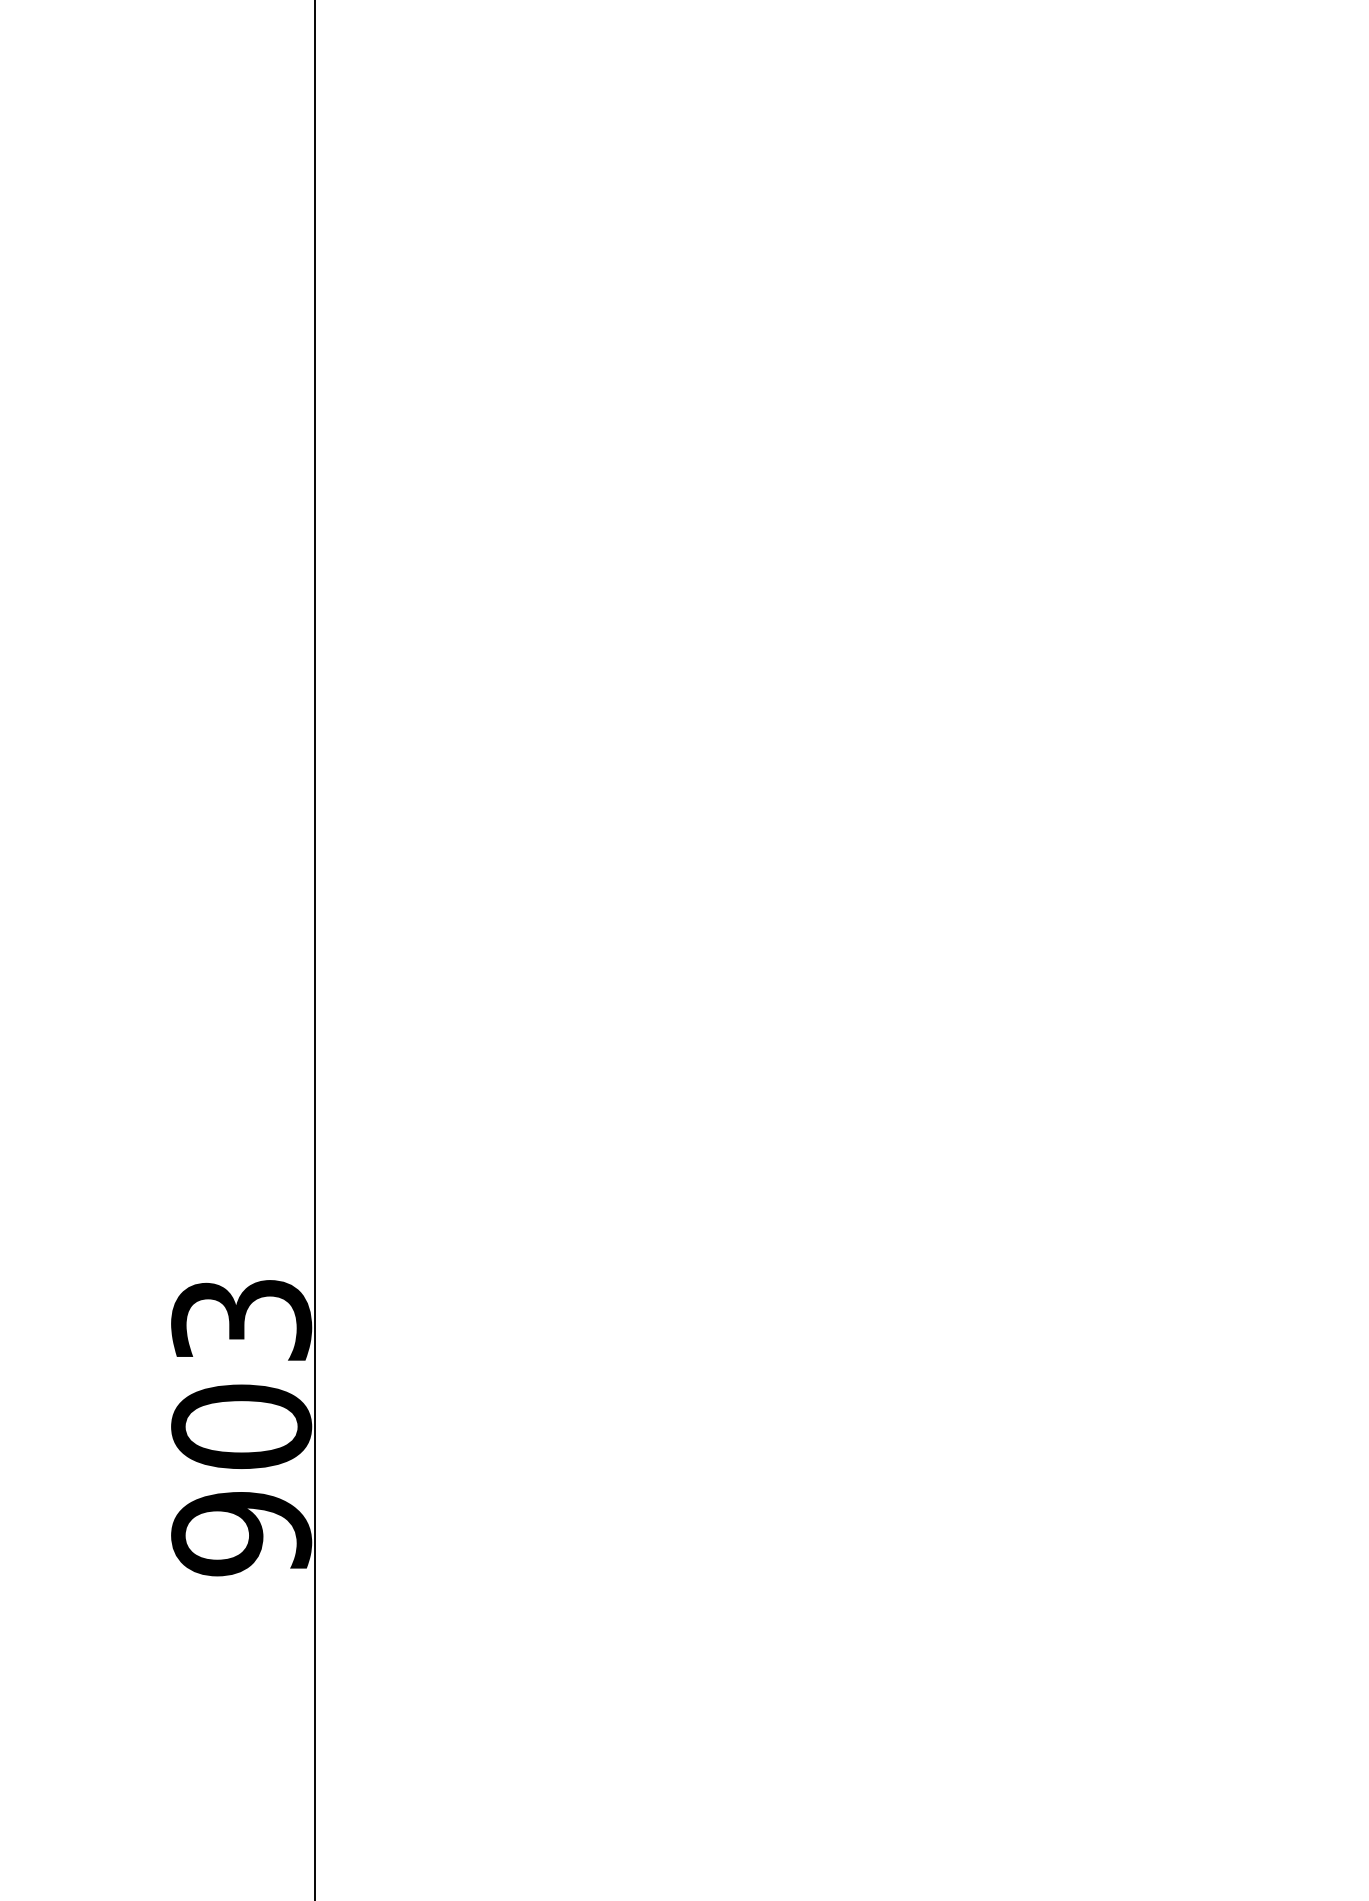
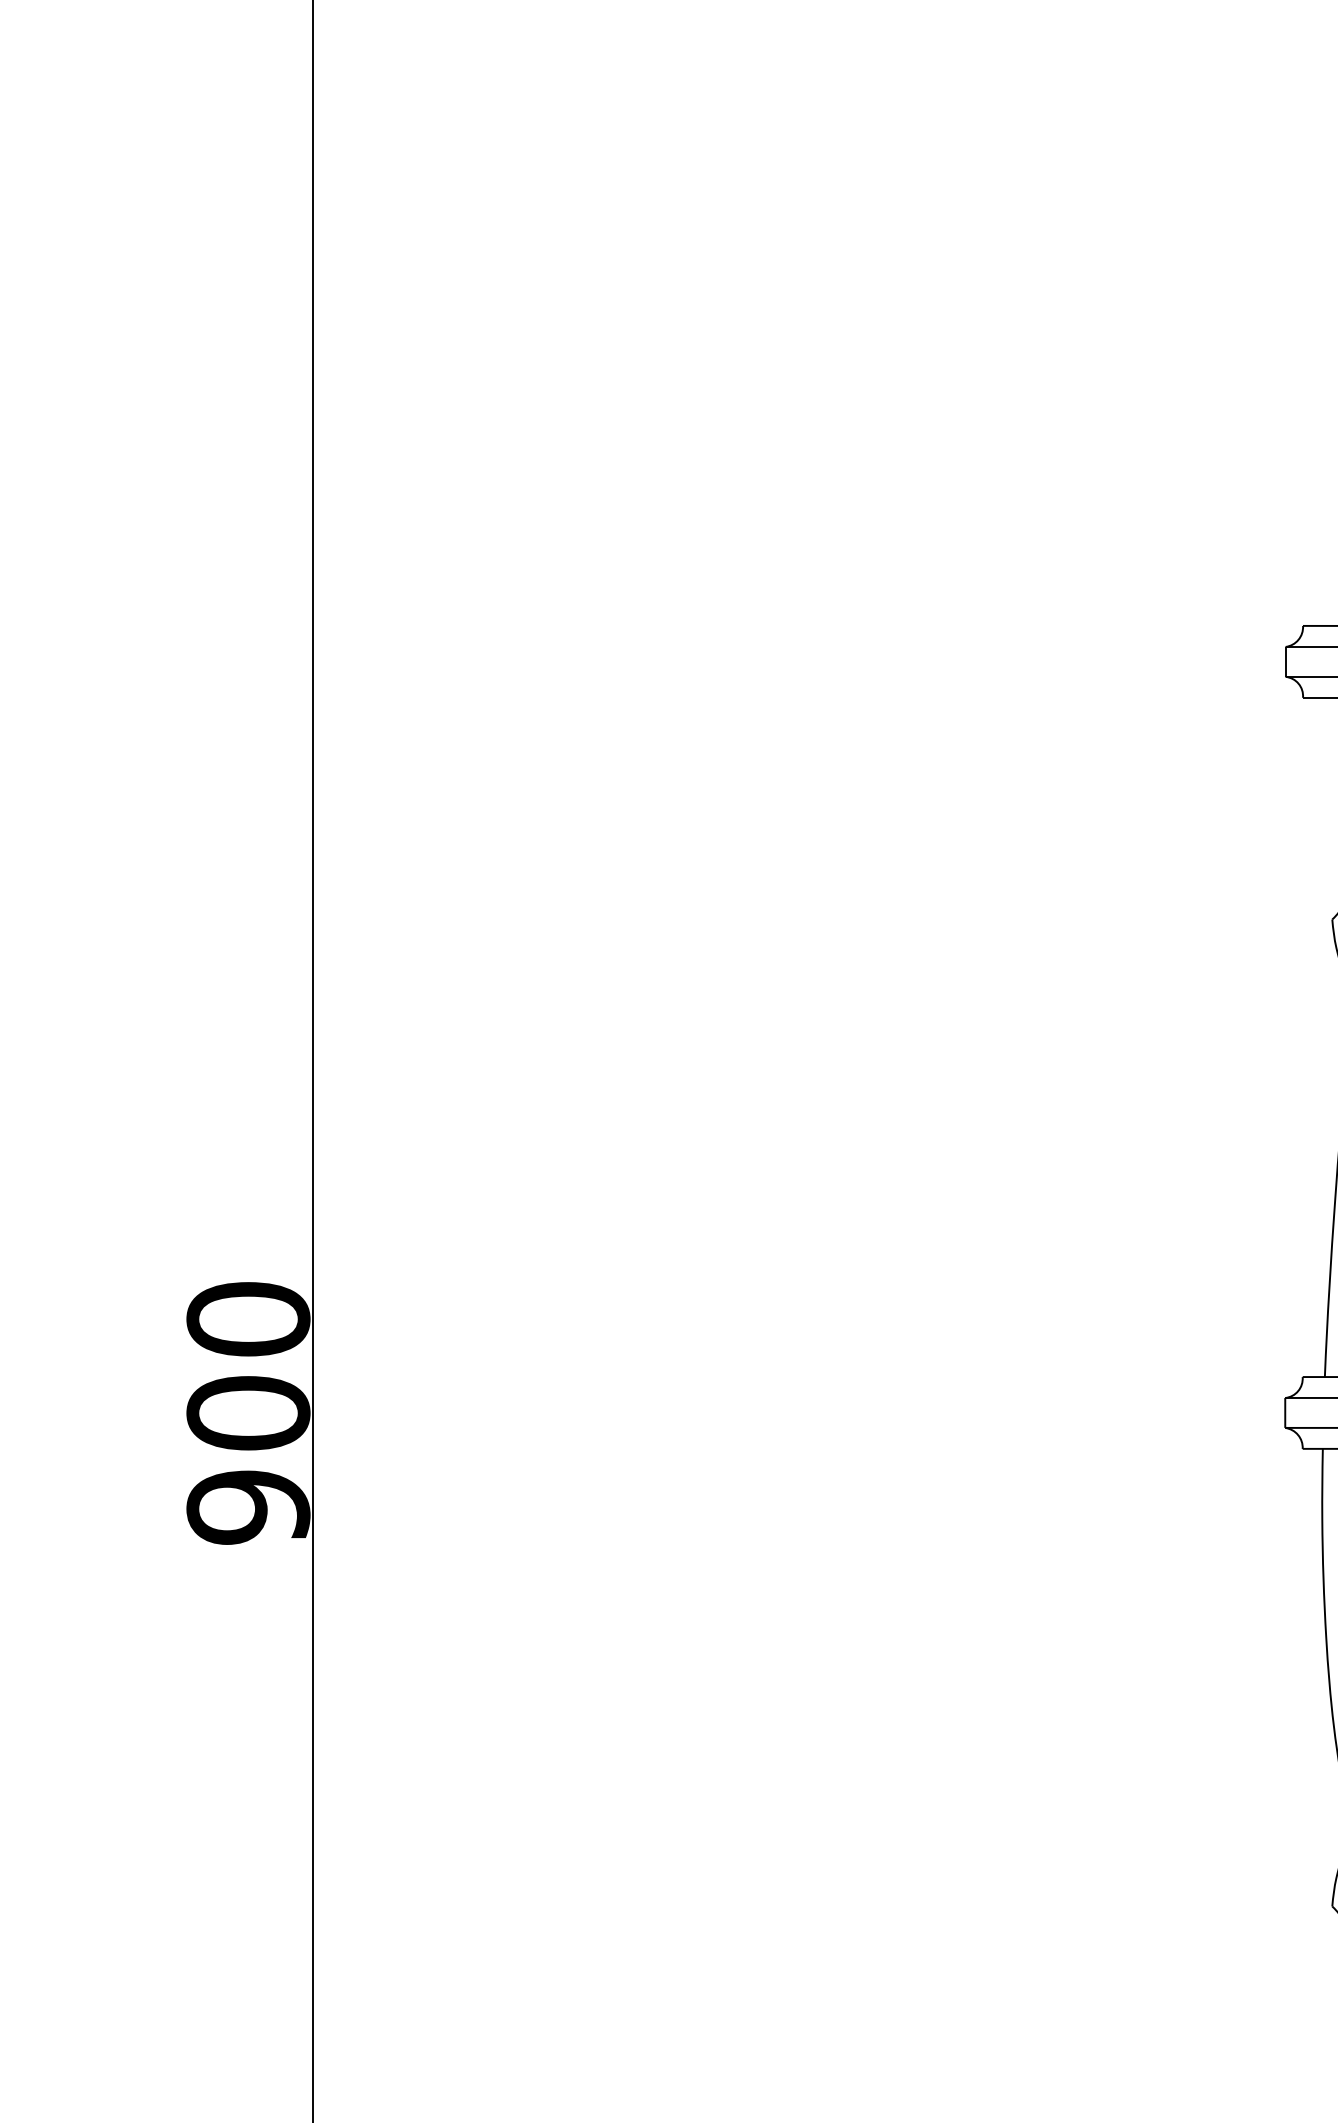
text: (241, 1320) -> (248, 1319), 903 -> 900

